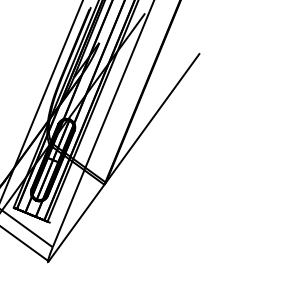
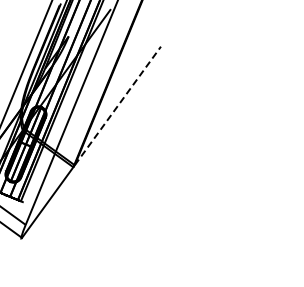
line: (153, 117) -> (118, 105), solid -> dashed

